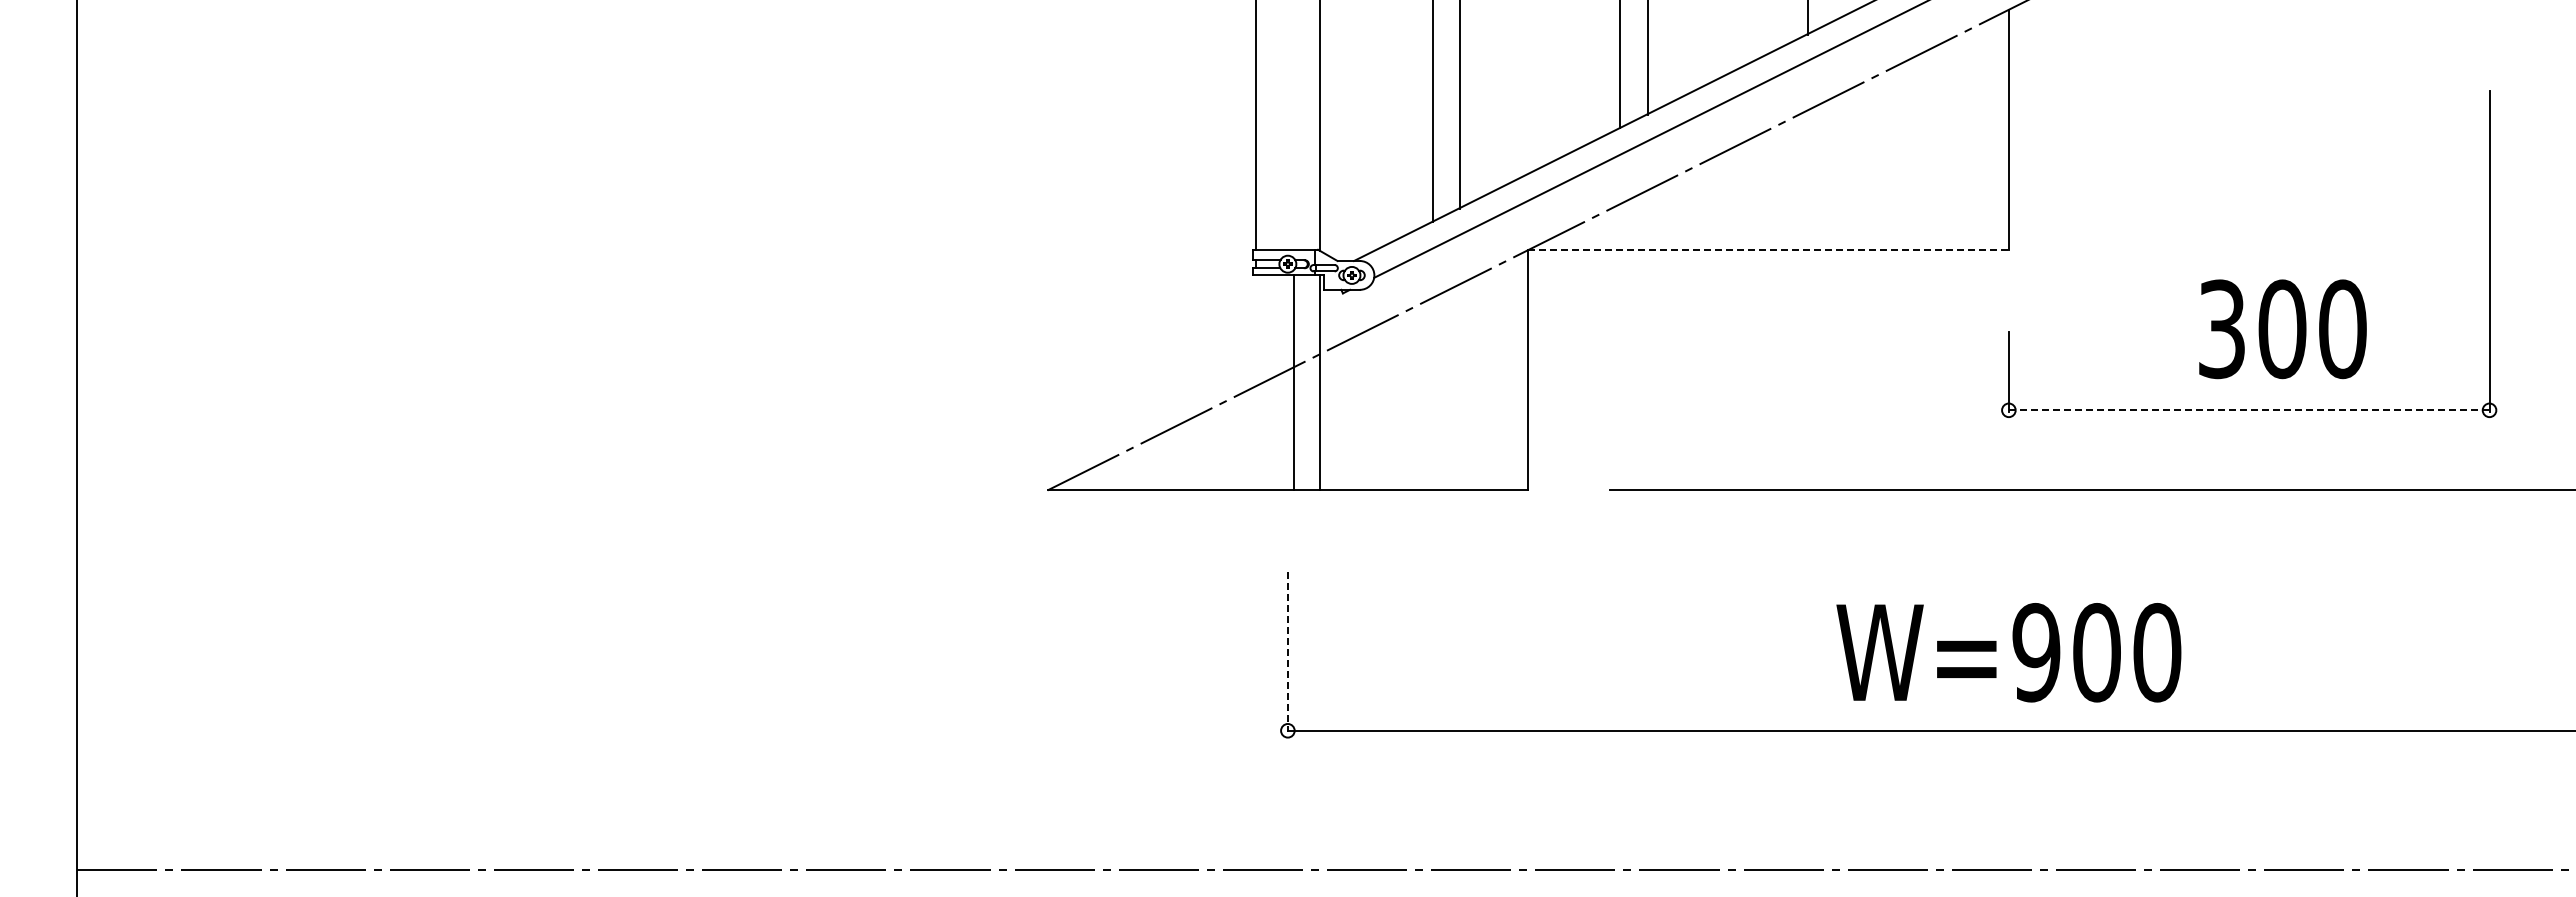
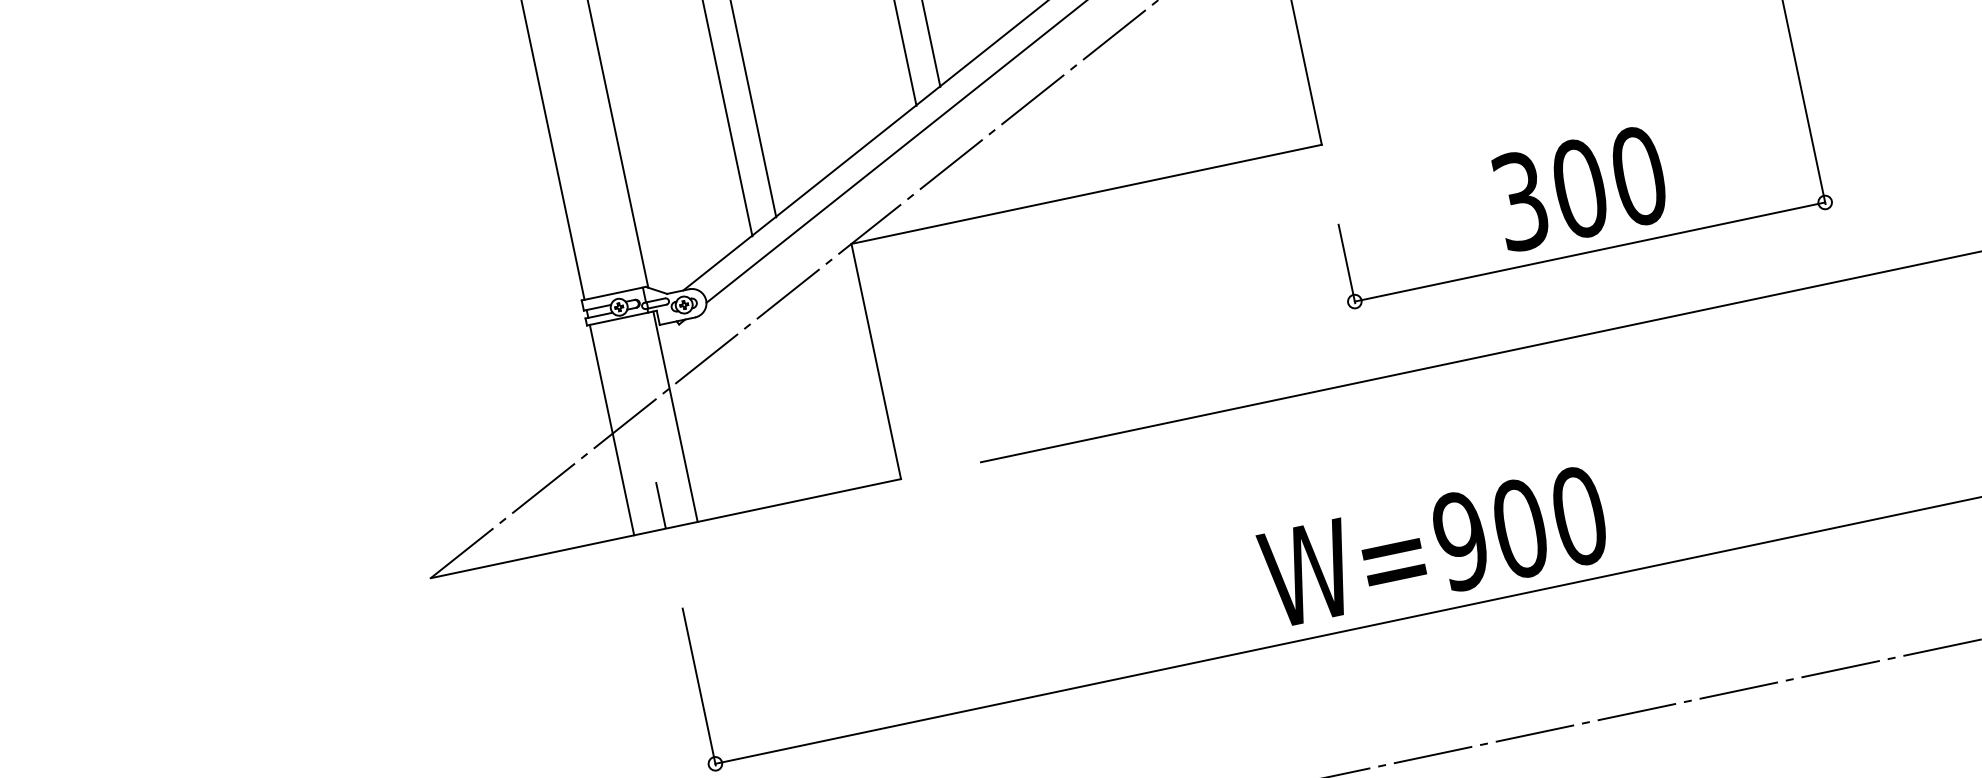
line: (1769, 250) -> (1087, 194), dashed -> solid
text: (2282, 329) -> (1580, 188), moved
line: (1293, 382) -> (611, 429), moved
line: (2249, 410) -> (1590, 252), dashed -> solid
line: (1287, 466) -> (660, 505), added
line: (1287, 652) -> (698, 687), dashed -> solid
text: (2008, 652) -> (1433, 546), moved

